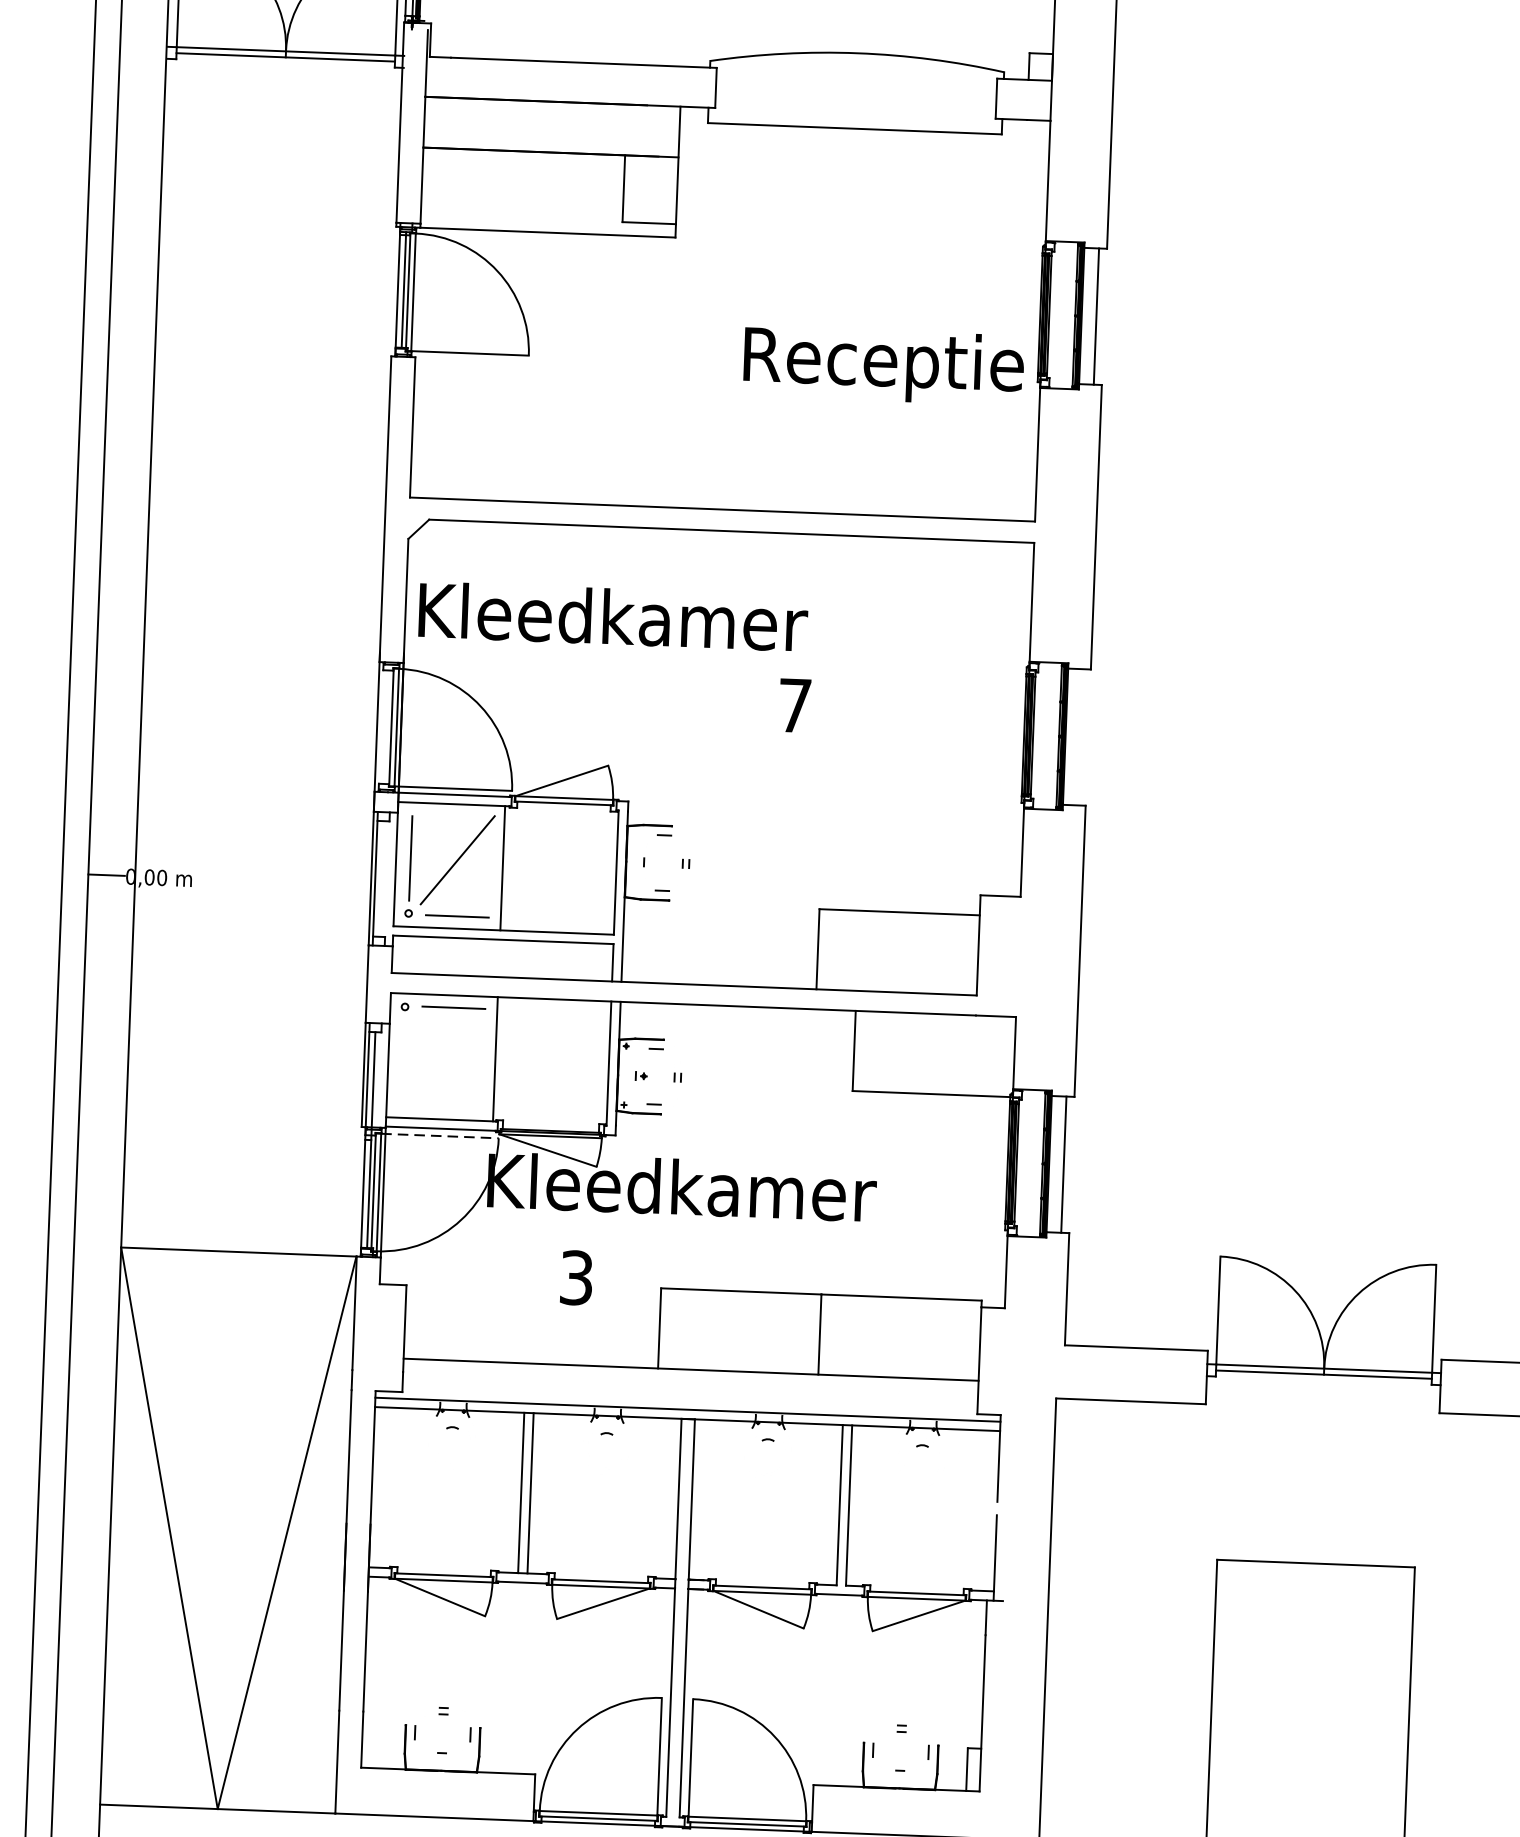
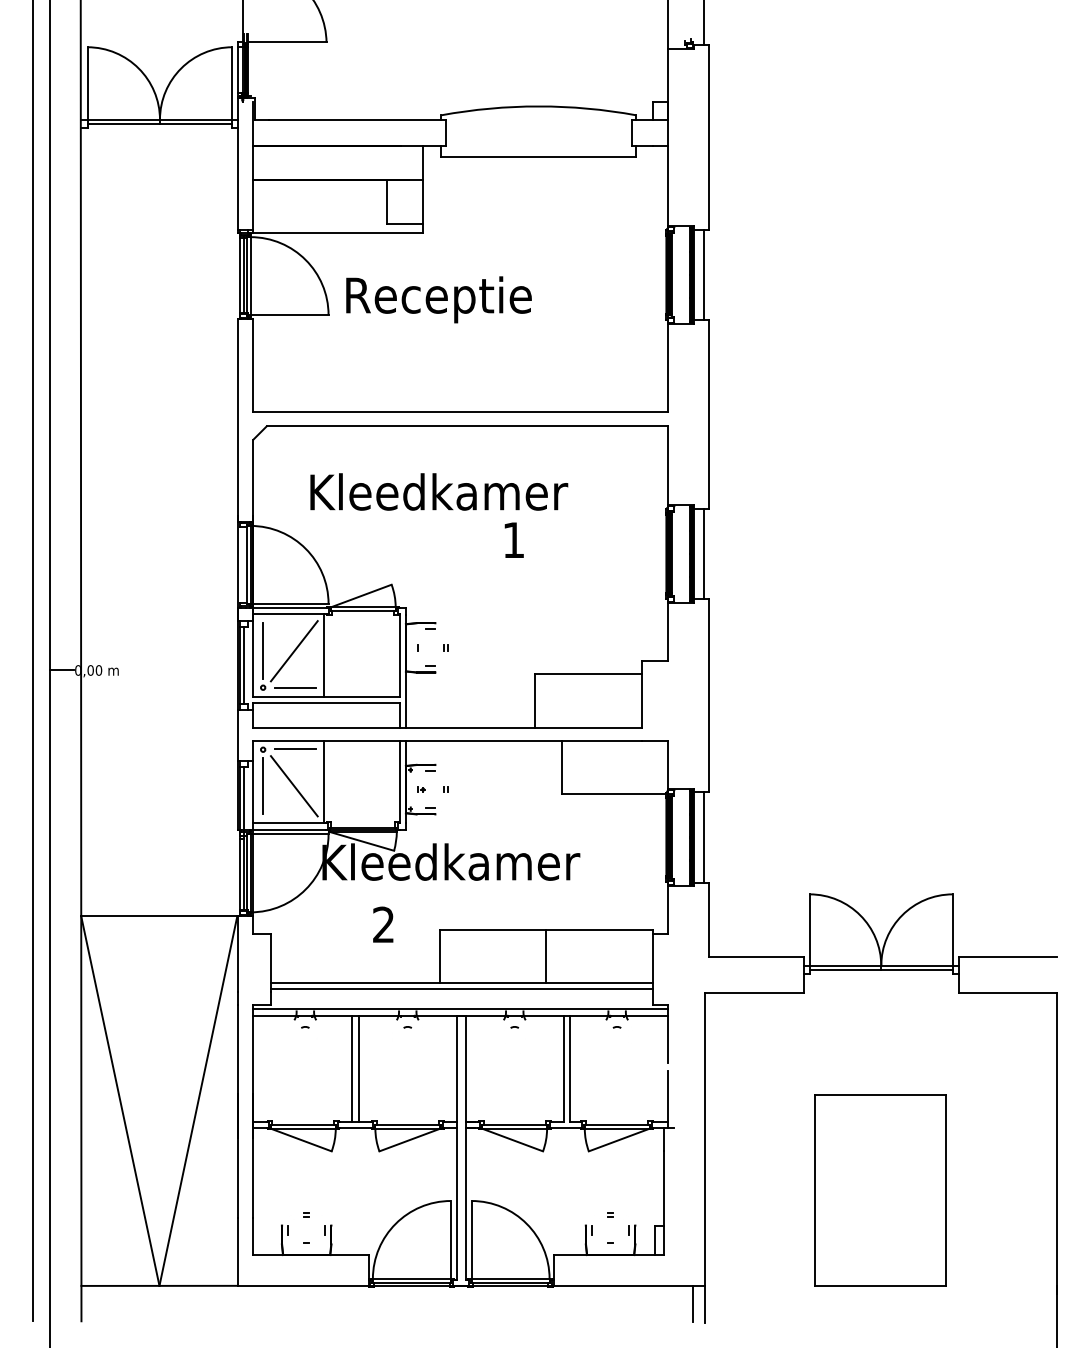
text: (883, 365) -> (438, 299), moved
text: (613, 616) -> (439, 491), moved
text: (794, 704) -> (513, 539), 7 -> 1
line: (1080, 736) -> (703, 553), added
line: (381, 878) -> (244, 665), added
line: (403, 1062) -> (263, 786), added
line: (448, 1064) -> (293, 786), added
line: (439, 1136) -> (289, 834), dashed -> solid
text: (576, 1277) -> (383, 924), 3 -> 2
line: (690, 1379) -> (461, 989), added

